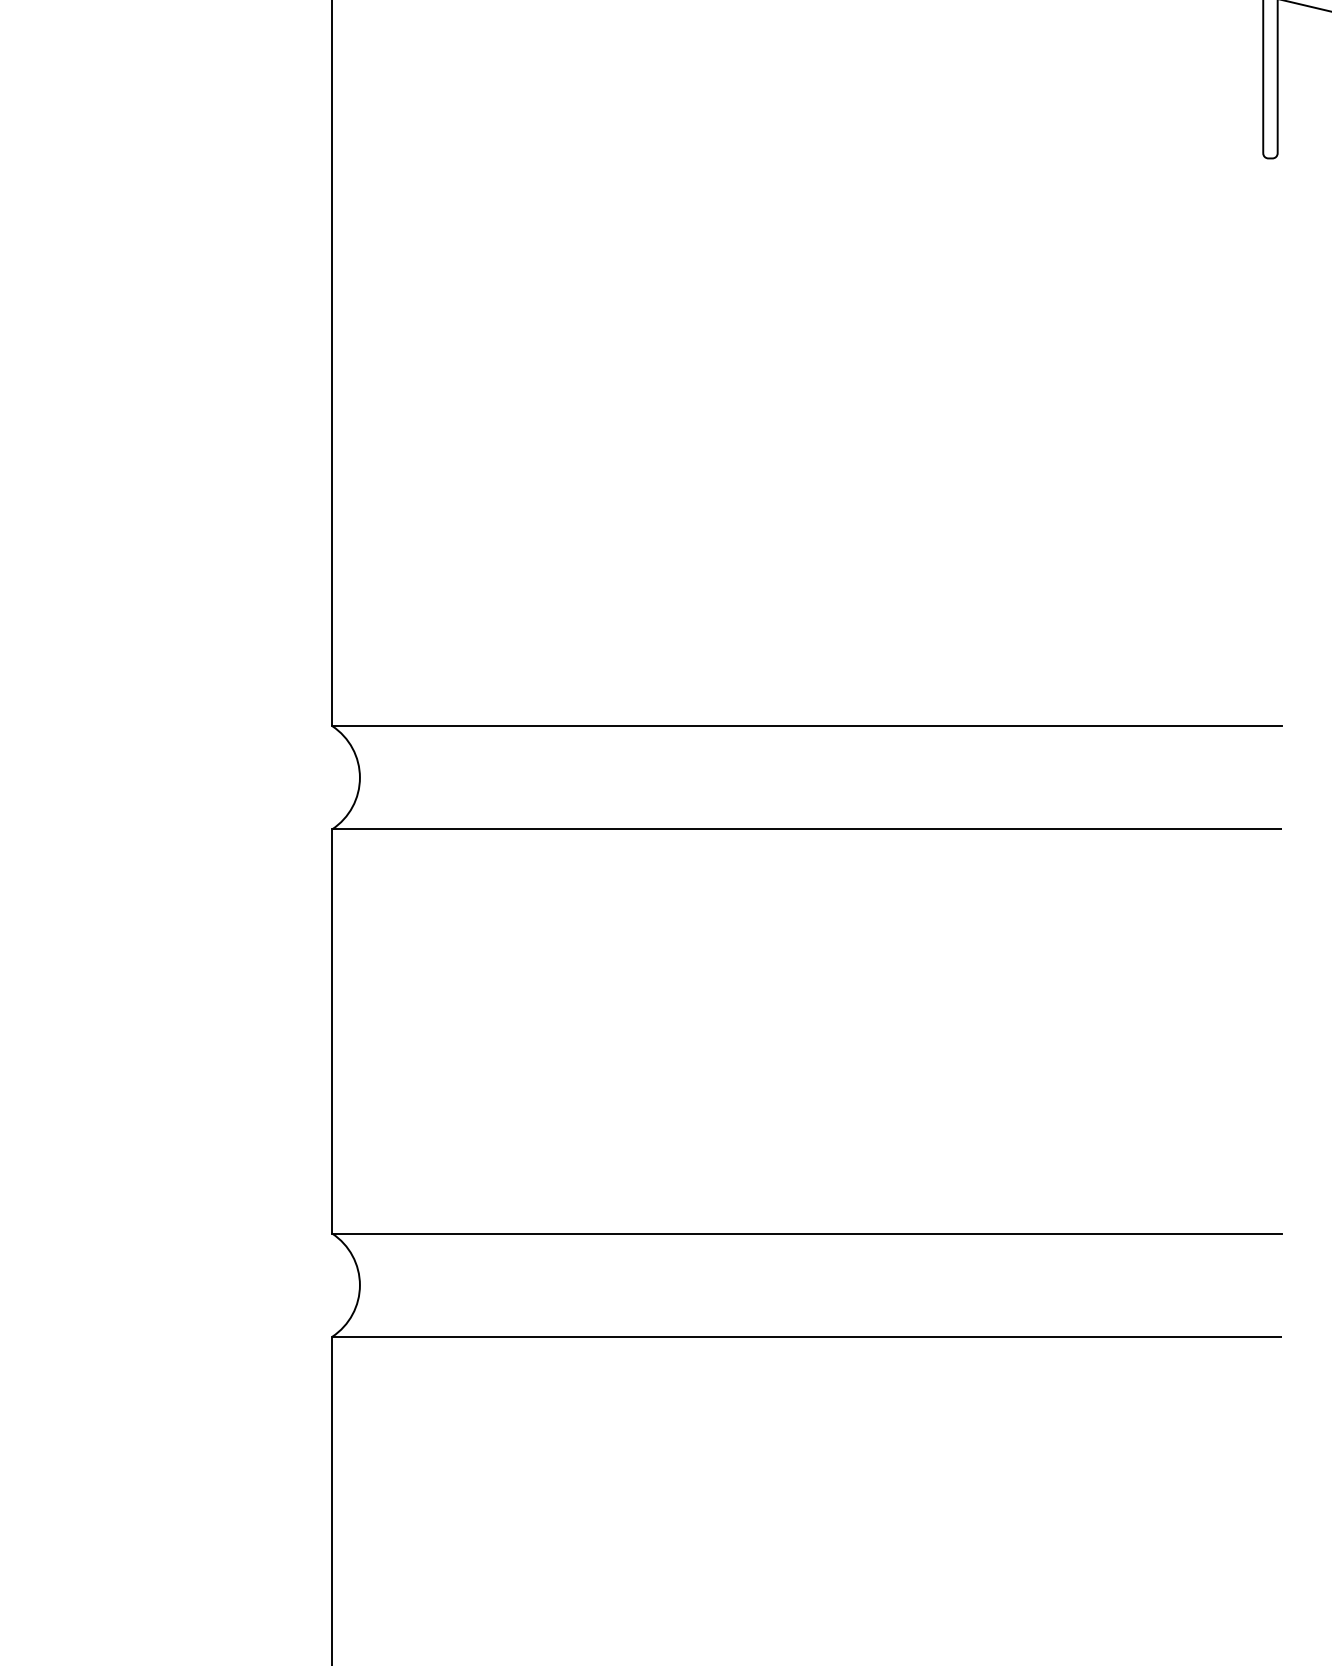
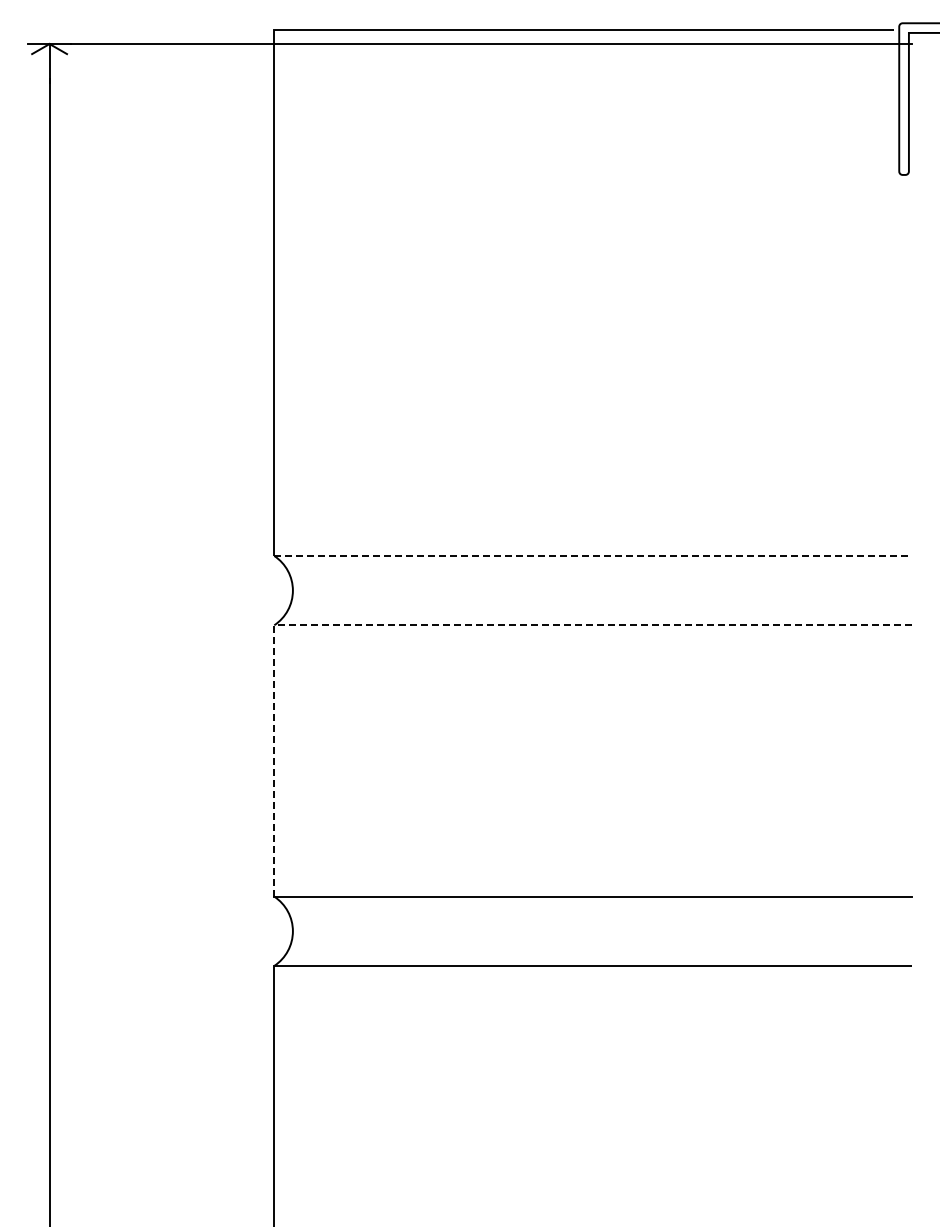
line: (806, 726) -> (592, 556), solid -> dashed
line: (603, 829) -> (456, 625), solid -> dashed

